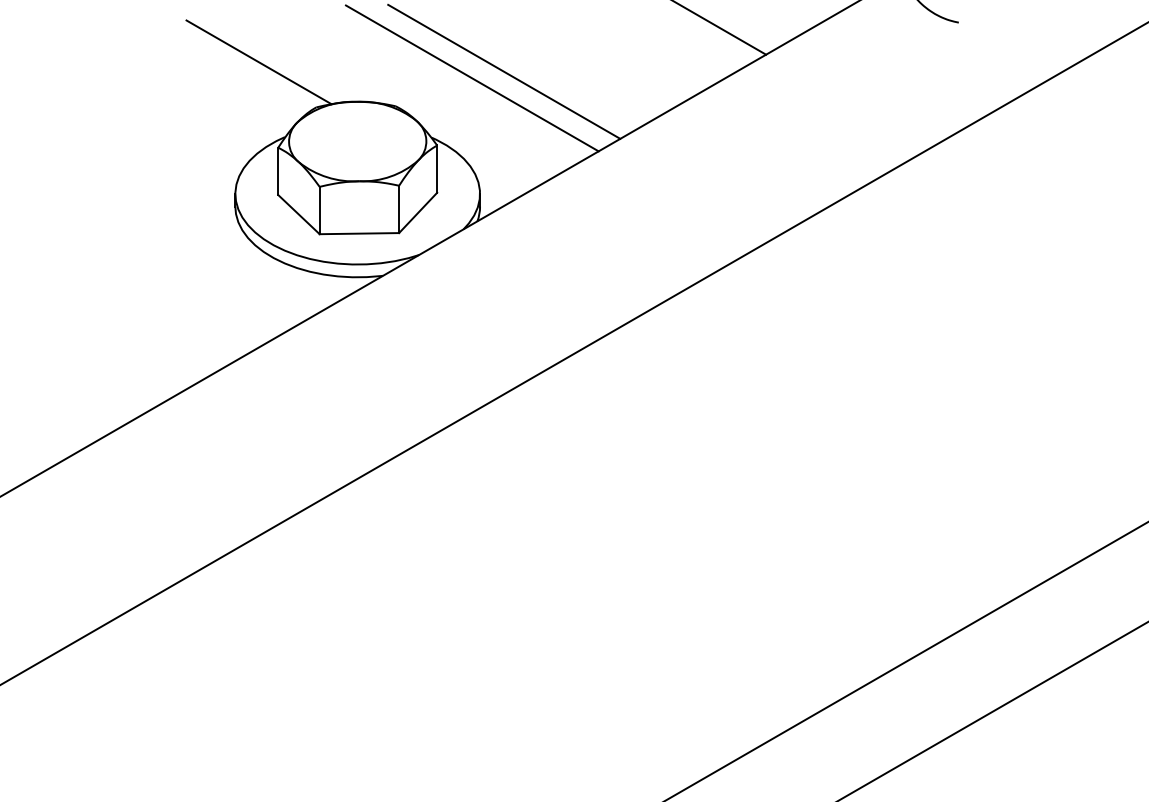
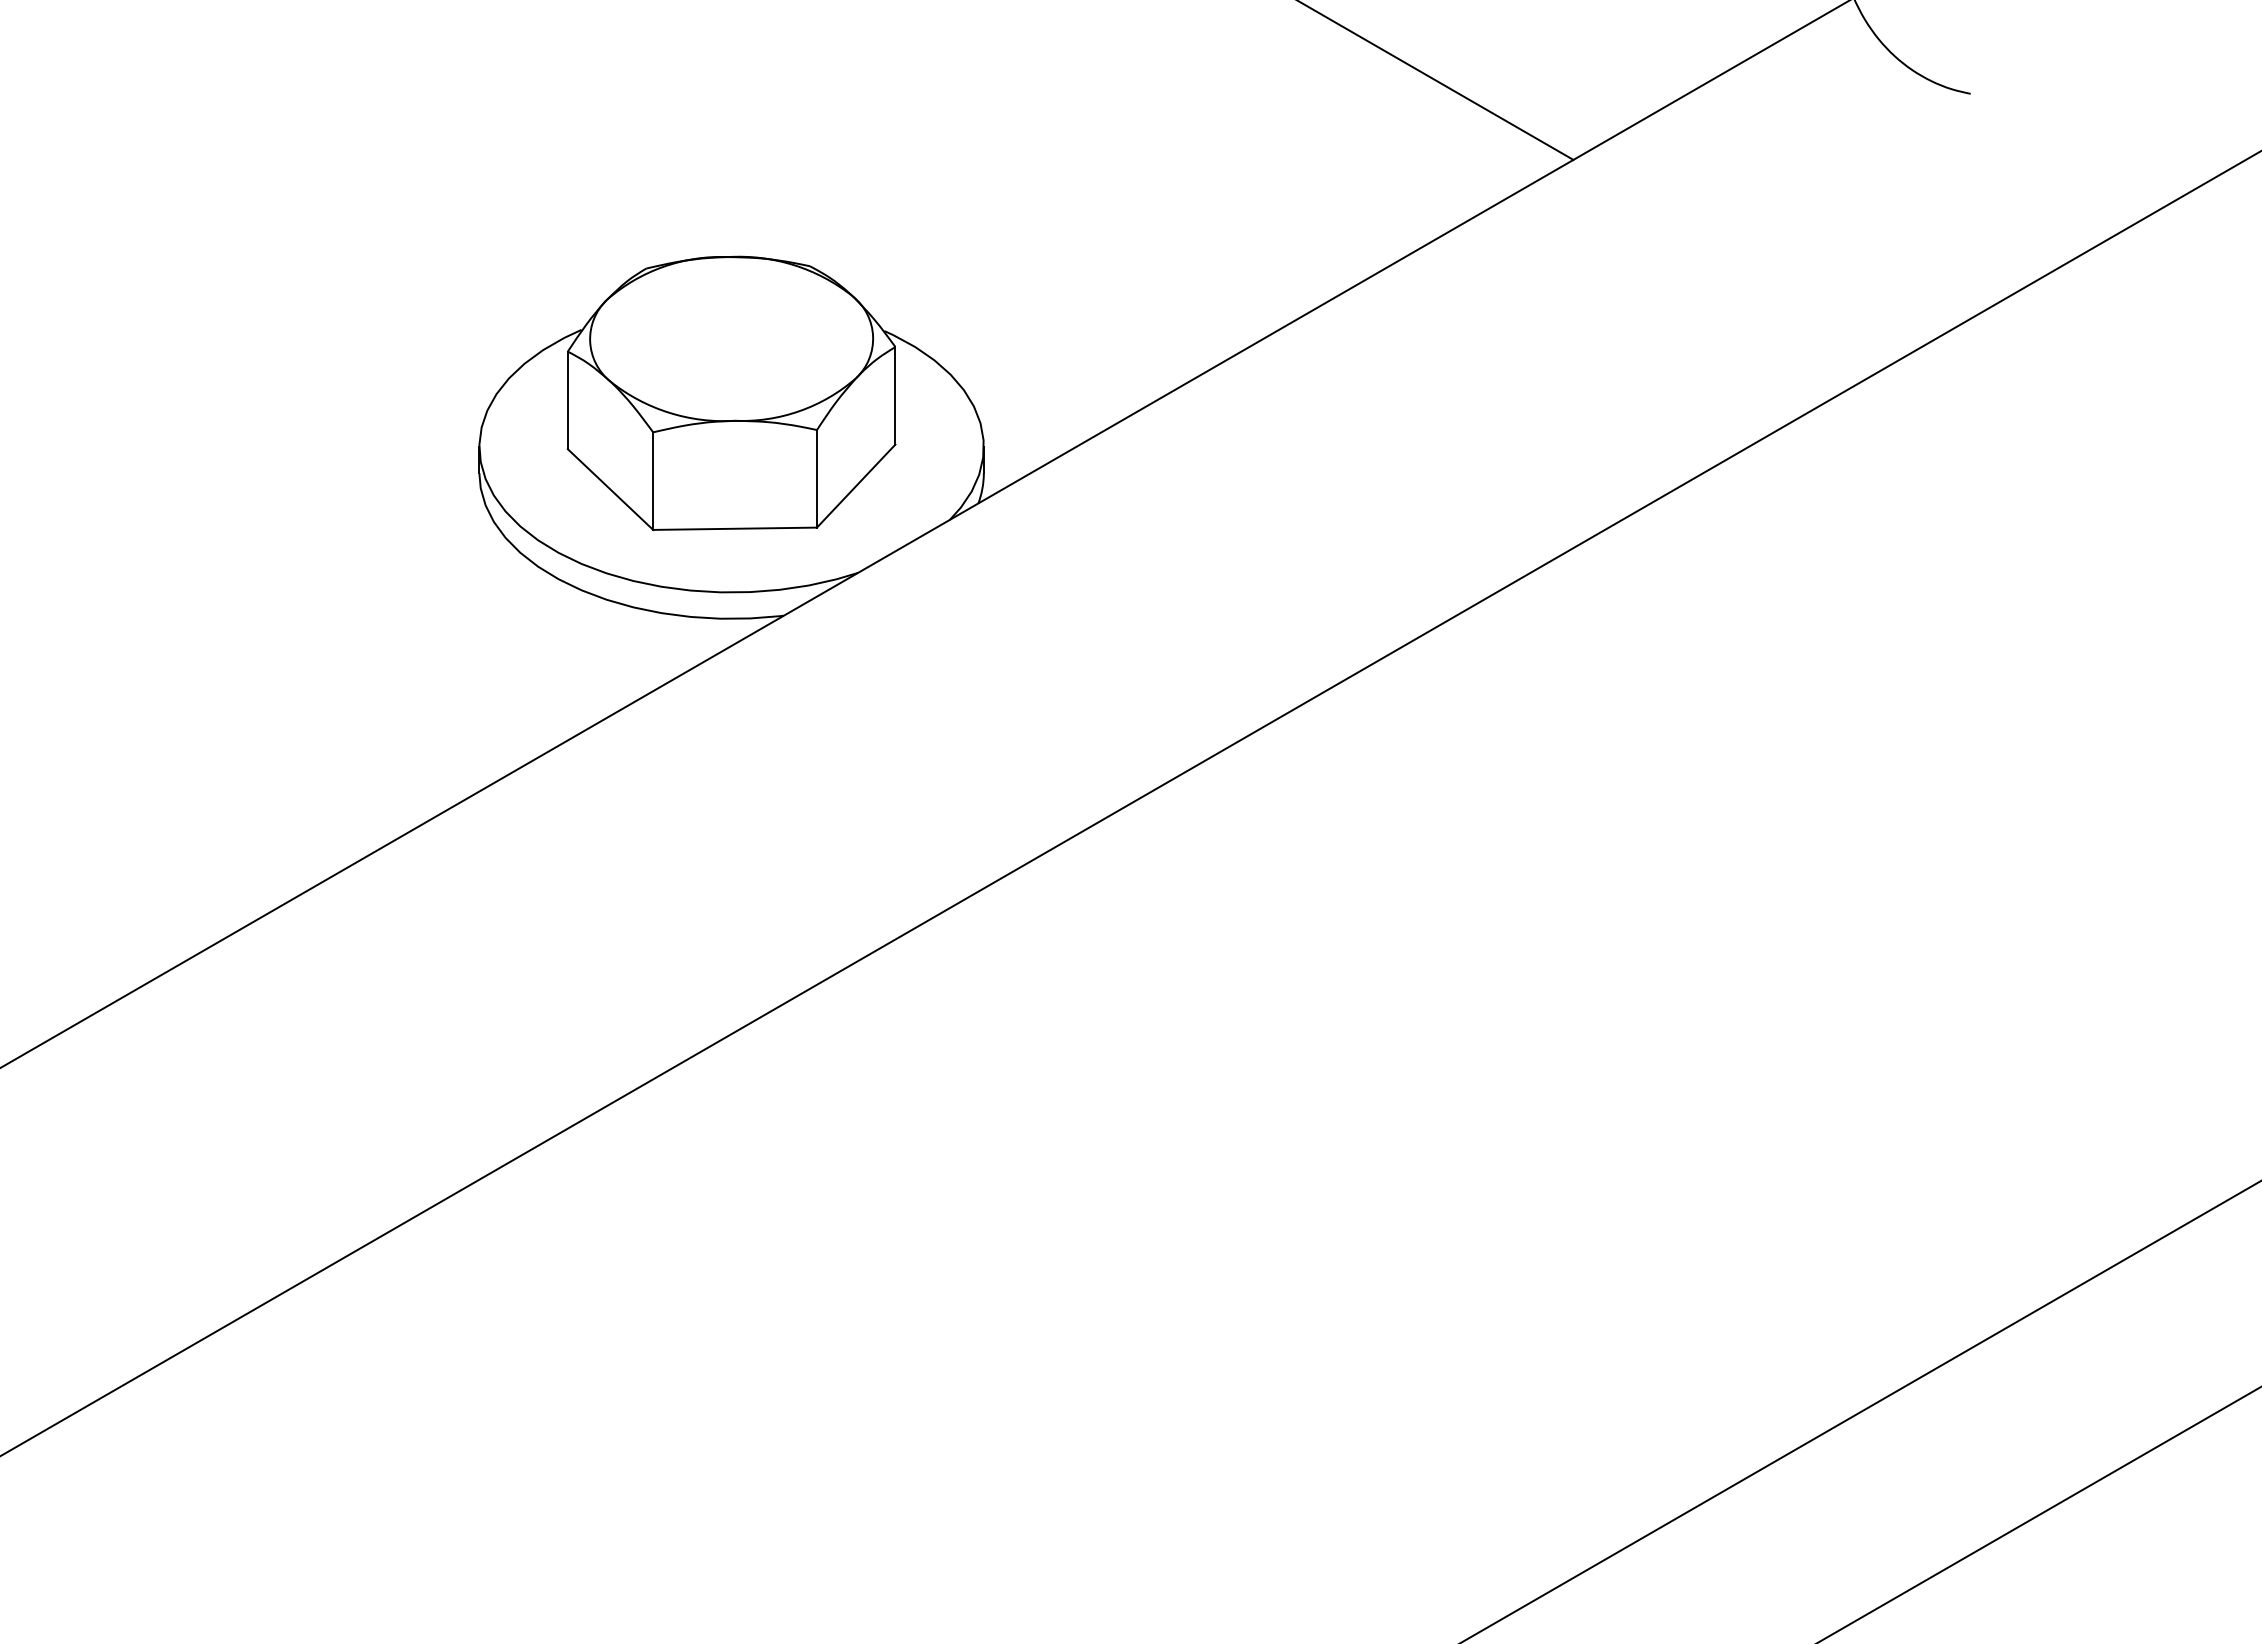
line: (258, 62) -> (527, 175), removed
line: (504, 71) -> (1034, 194), removed
line: (471, 78) -> (966, 208), removed

